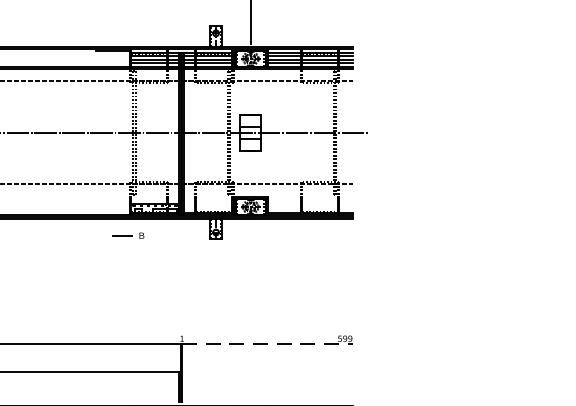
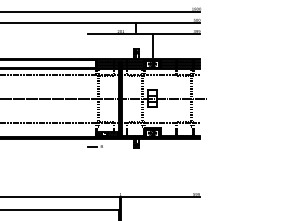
line: (267, 345) -> (160, 197), dashed -> solid

